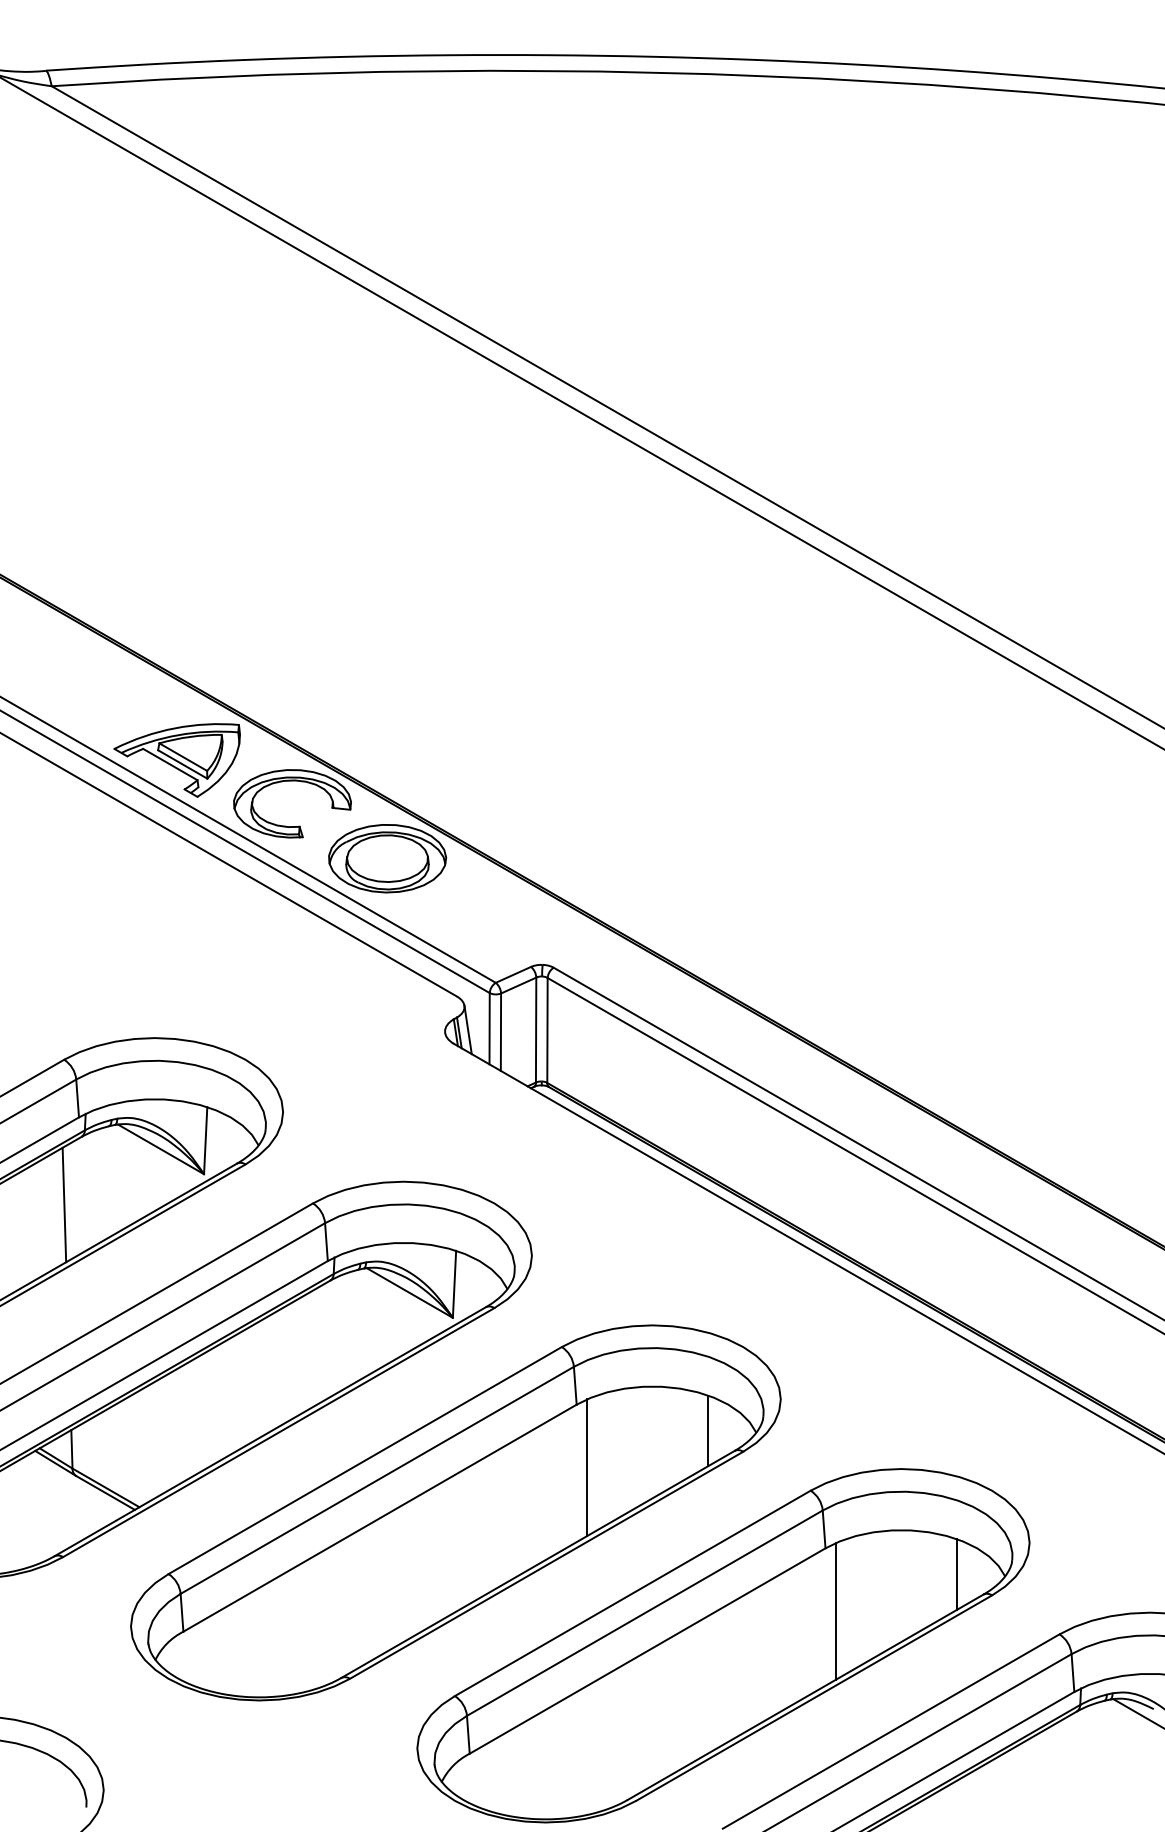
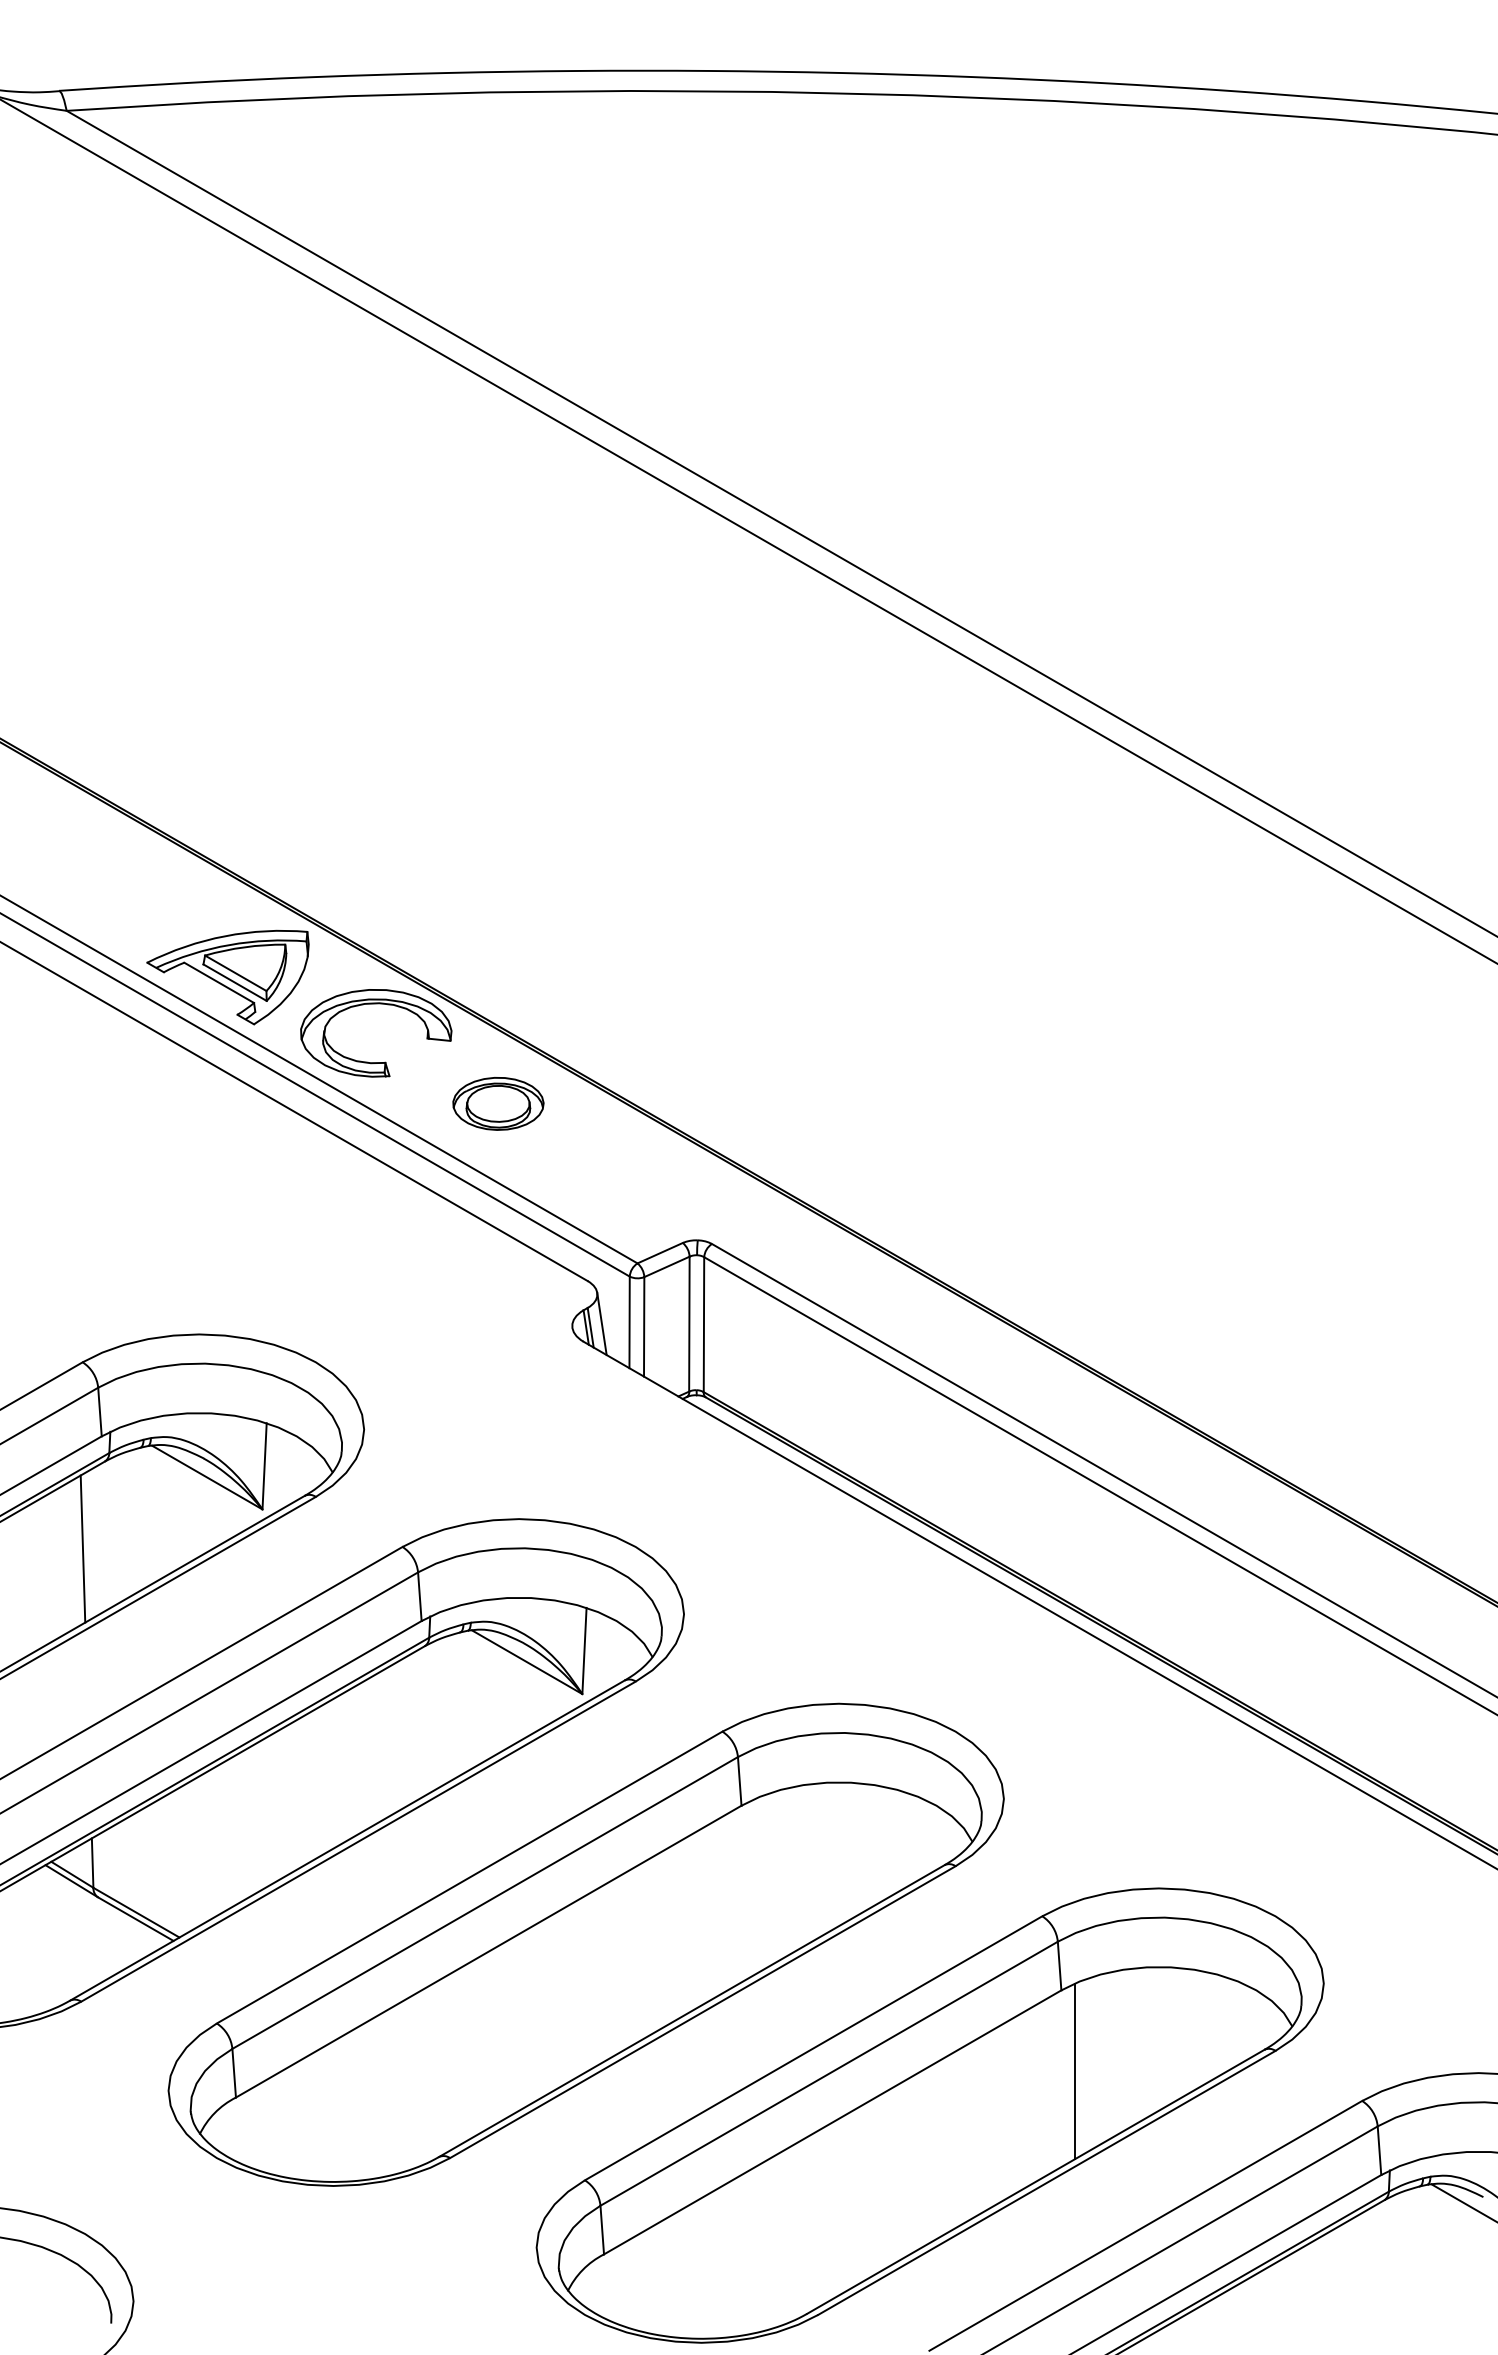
part: (387, 858) -> (498, 1103), size x0.6
line: (708, 1430) -> (910, 1838), removed
line: (586, 1467) -> (754, 1886), removed
line: (957, 1574) -> (1230, 2023), removed

